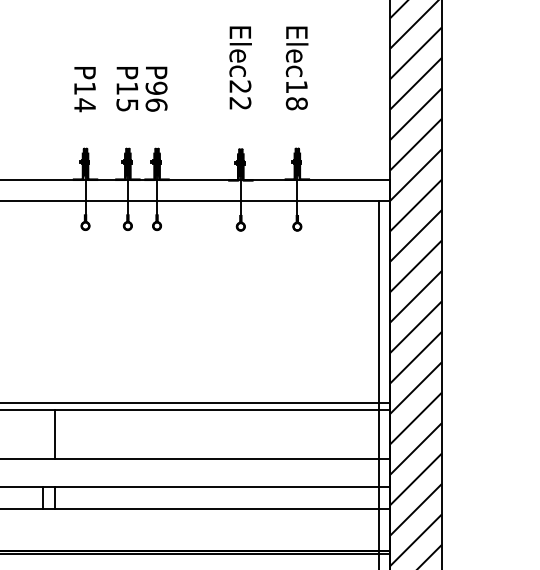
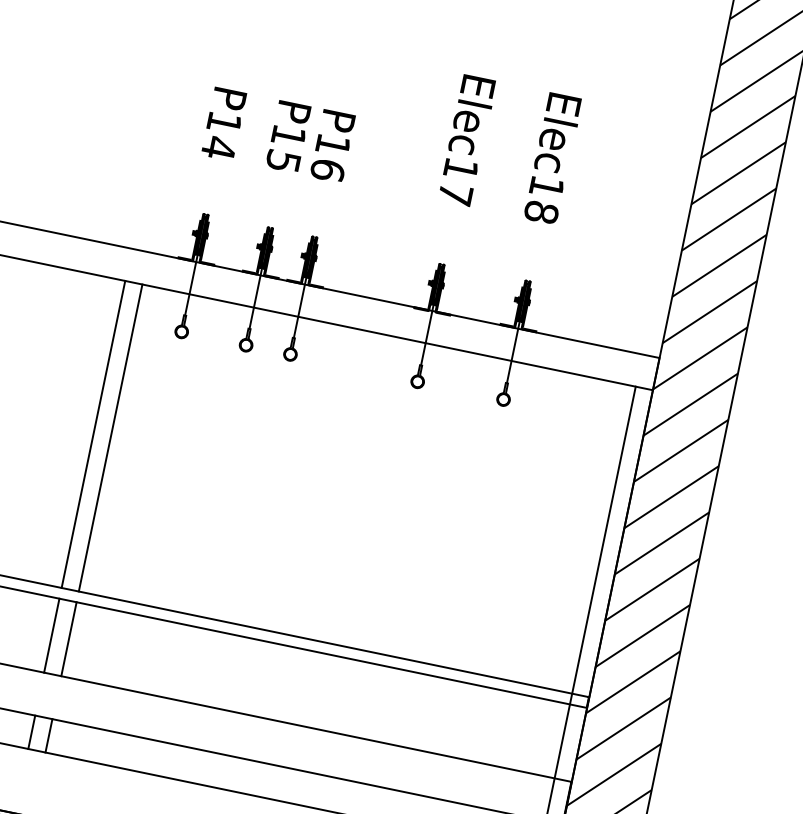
text: (156, 87) -> (333, 143), P96 -> P16
text: (240, 94) -> (458, 180), Elec22 -> Elec17
line: (43, 302) -> (93, 434), added
line: (54, 302) -> (110, 438), added
line: (43, 434) -> (52, 635), added

